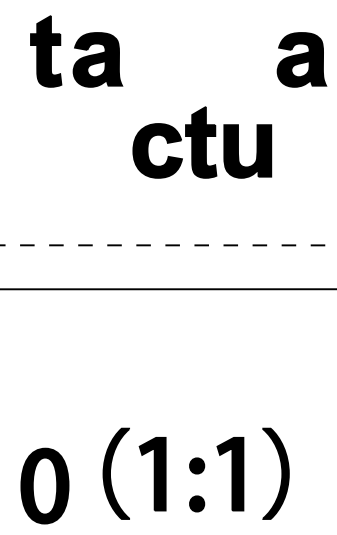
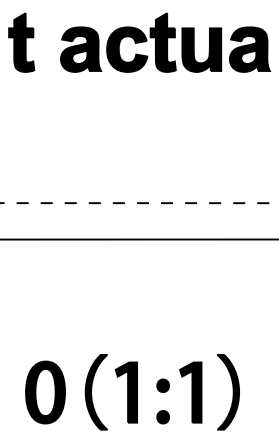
part: (46, 51) -> (21, 42), moved
part: (202, 142) -> (164, 42), moved
part: (44, 485) -> (45, 392), moved

